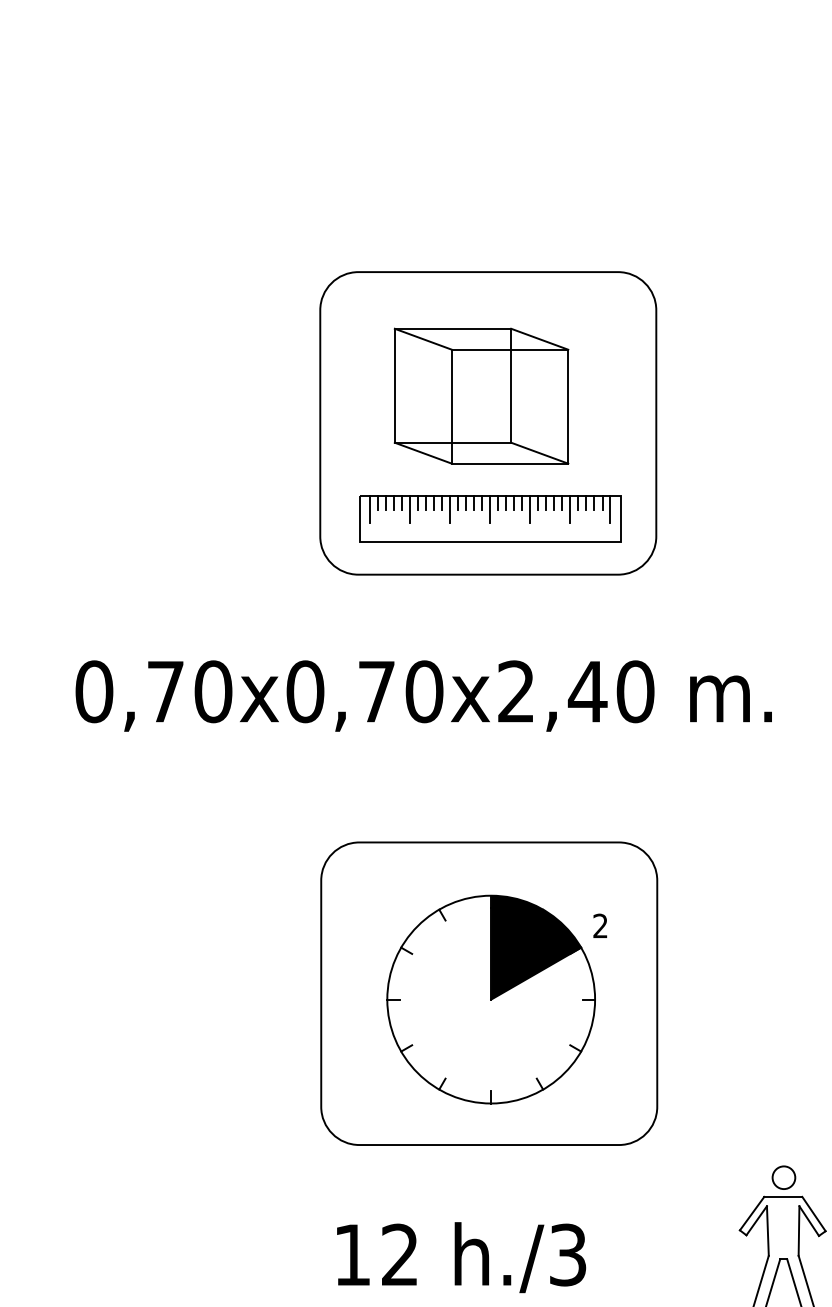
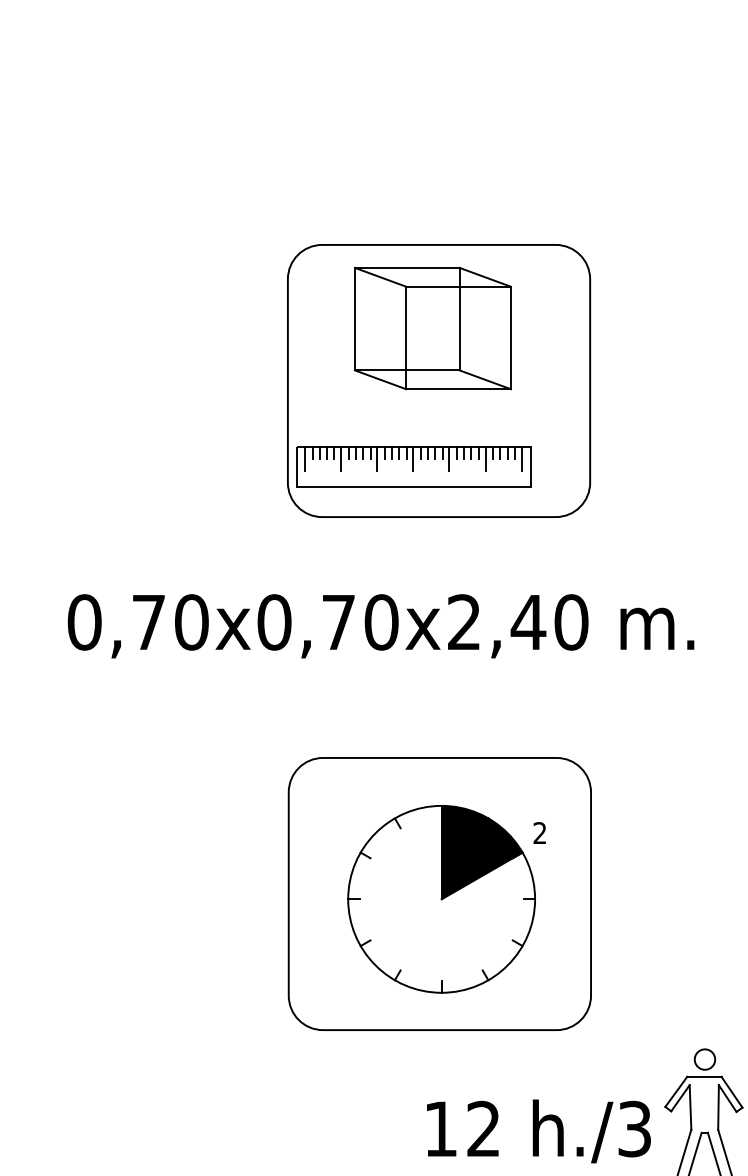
part: (481, 396) -> (432, 328), moved
part: (489, 518) -> (413, 466), moved
text: (461, 1257) -> (538, 1131), moved

